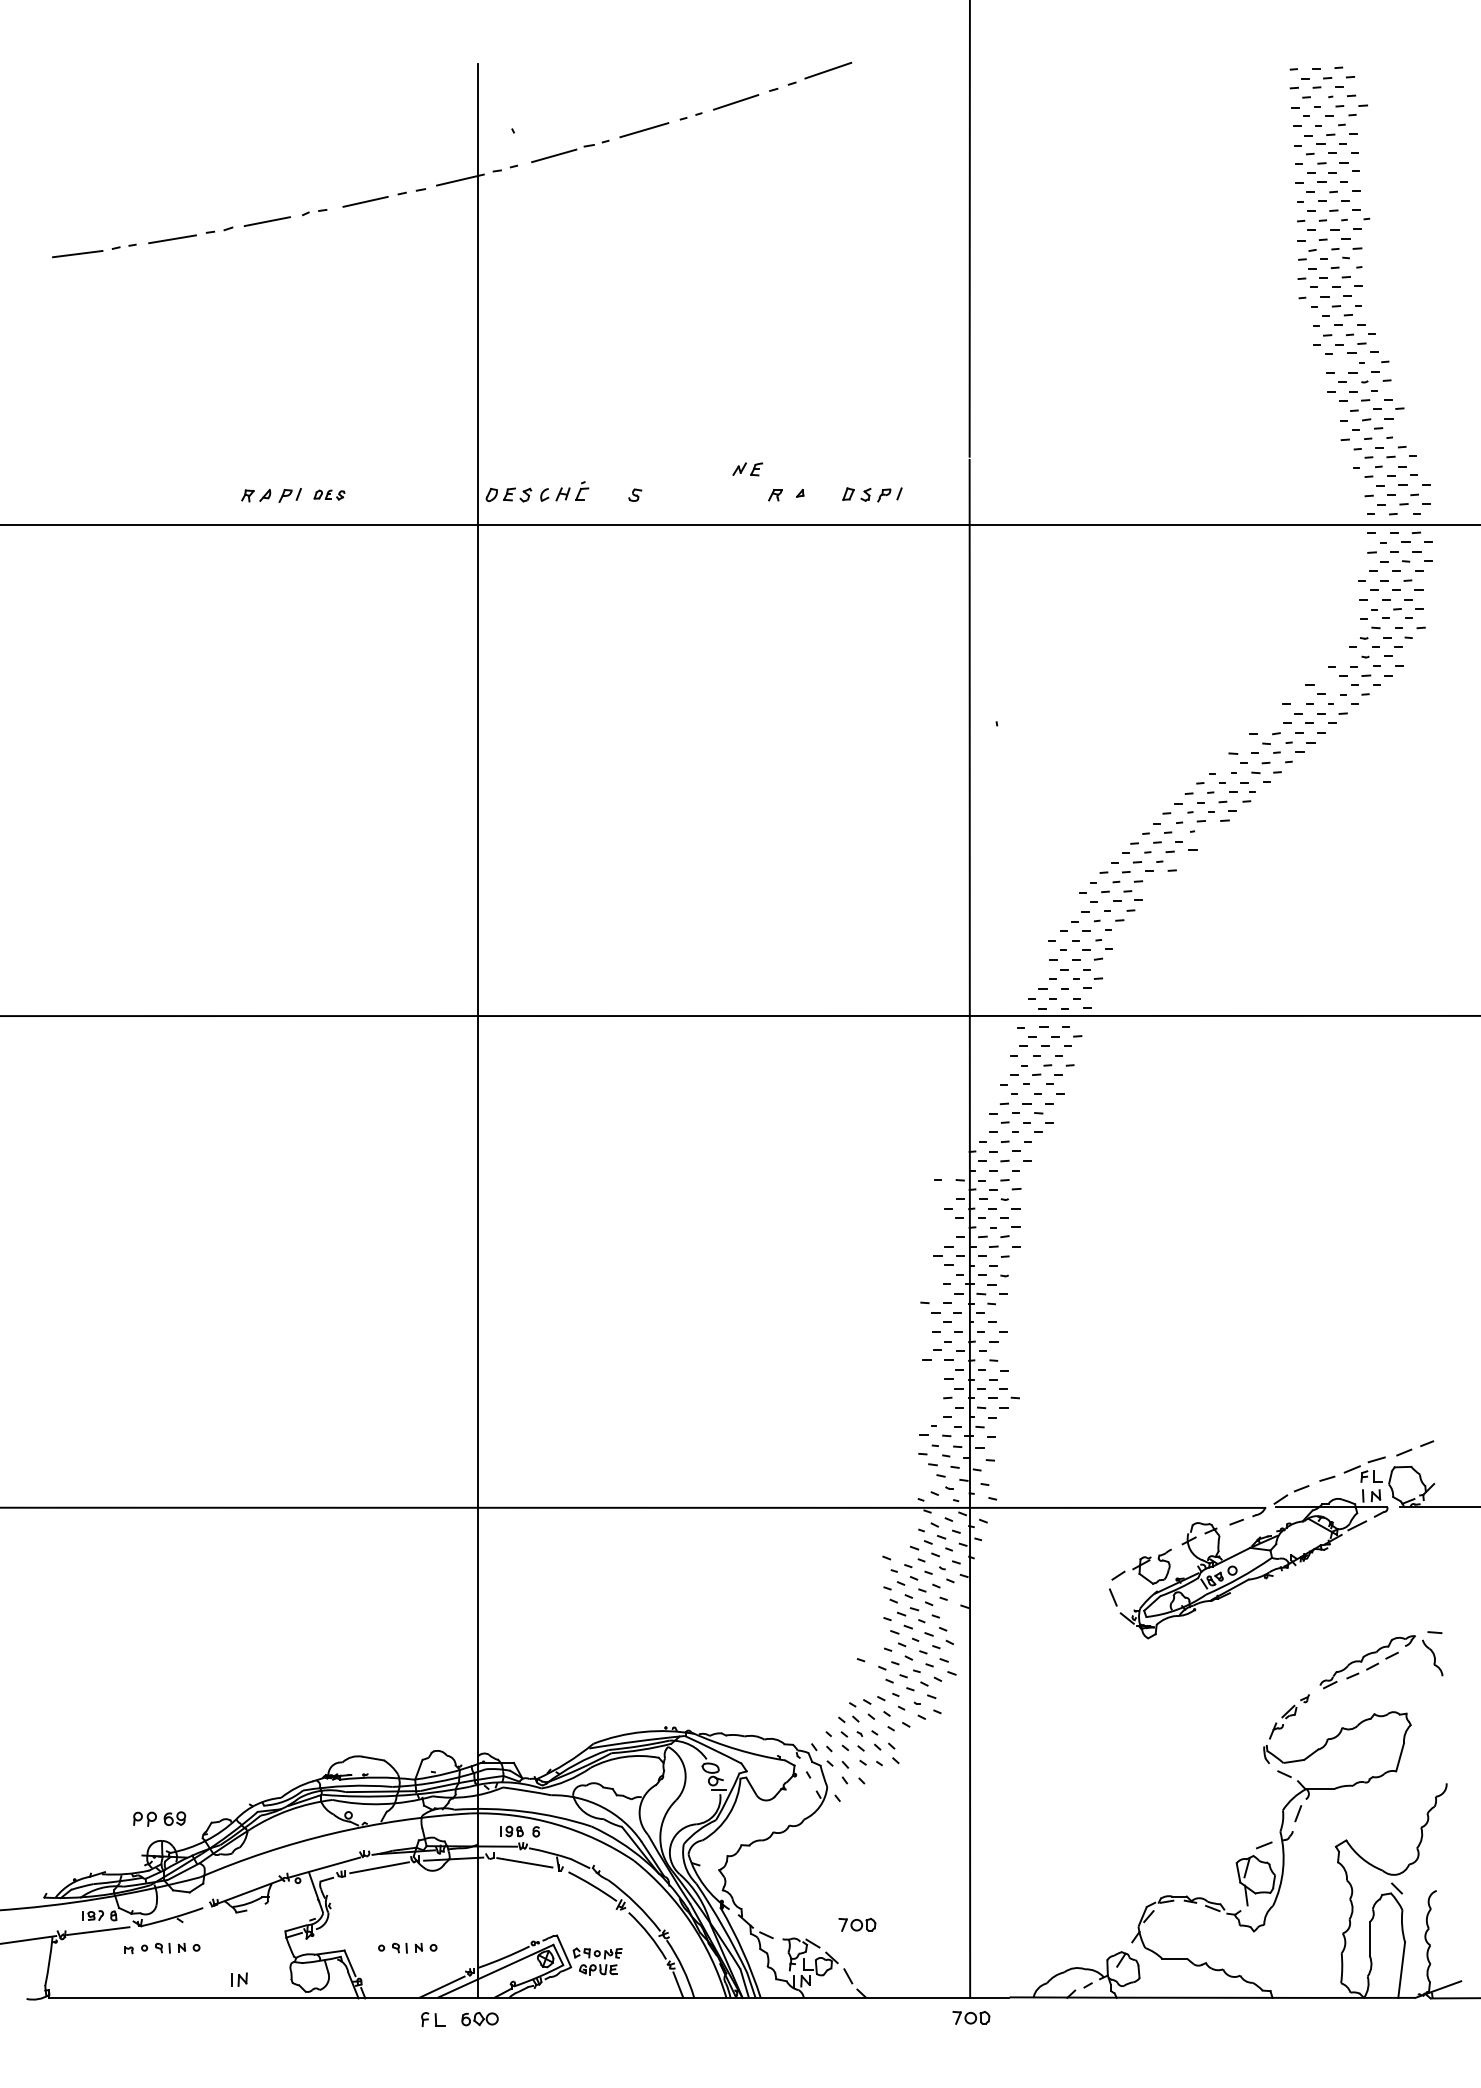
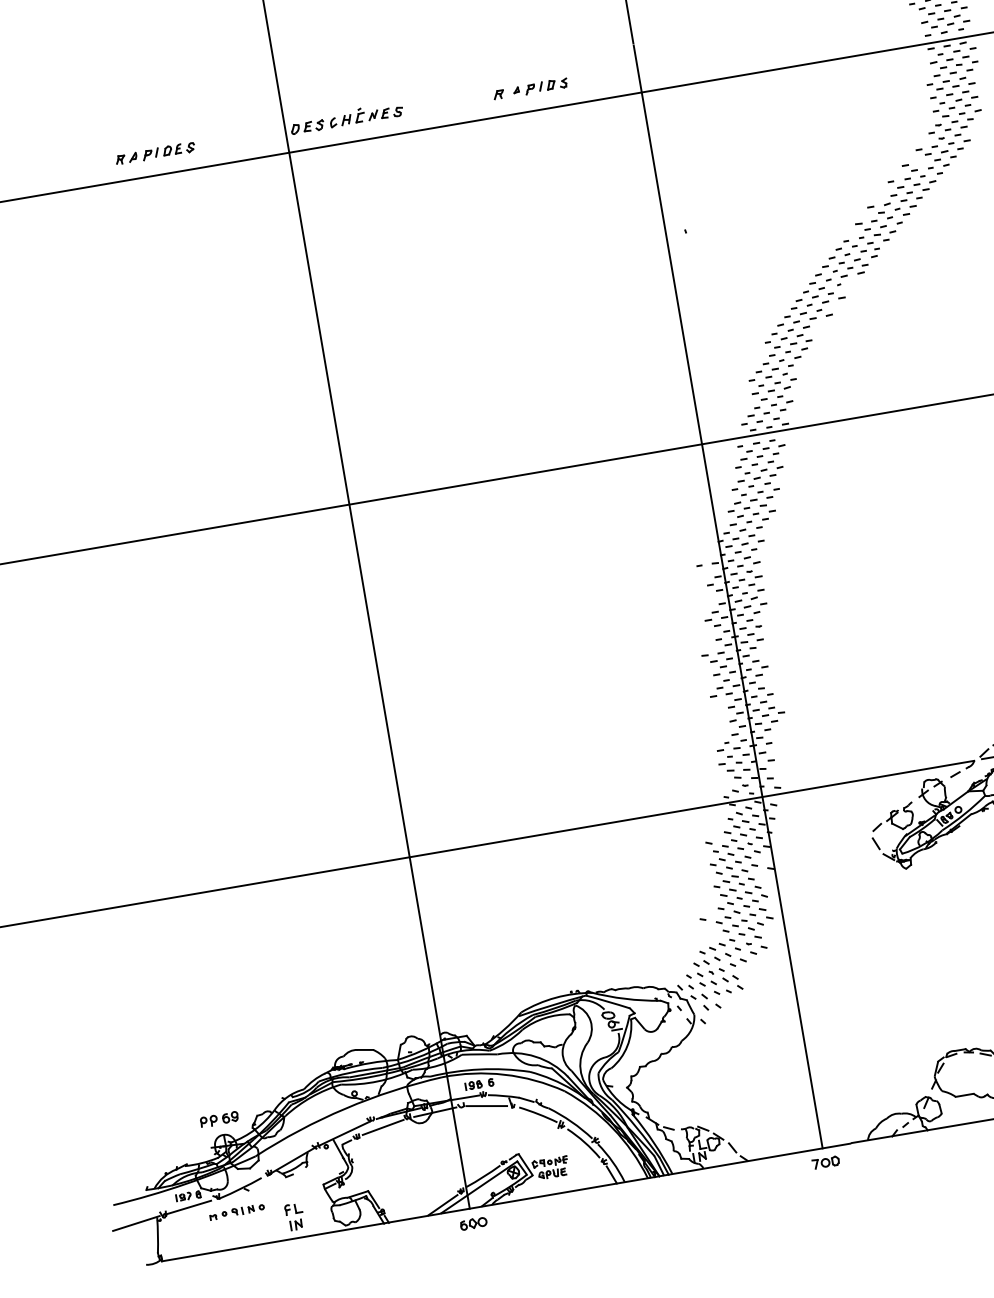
part: (747, 469) -> (379, 114), moved
part: (329, 494) -> (178, 148), size x1.43
part: (889, 494) -> (533, 88), moved
part: (857, 1924) -> (732, 1109), removed
part: (407, 1947) -> (412, 1181), removed
part: (433, 2019) -> (293, 1208), moved

